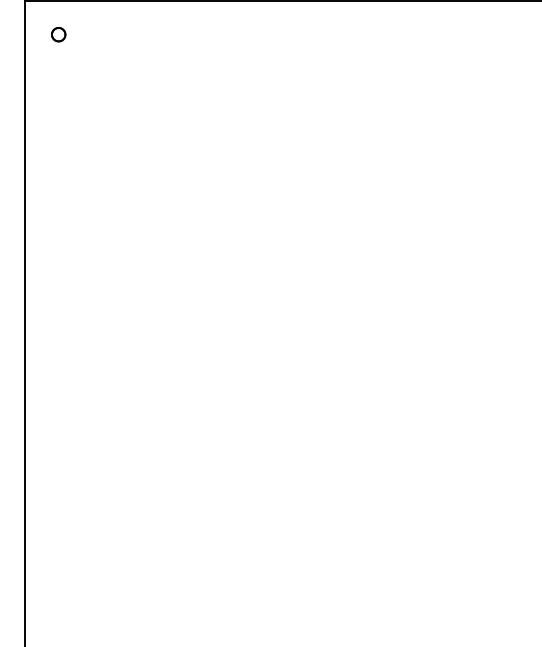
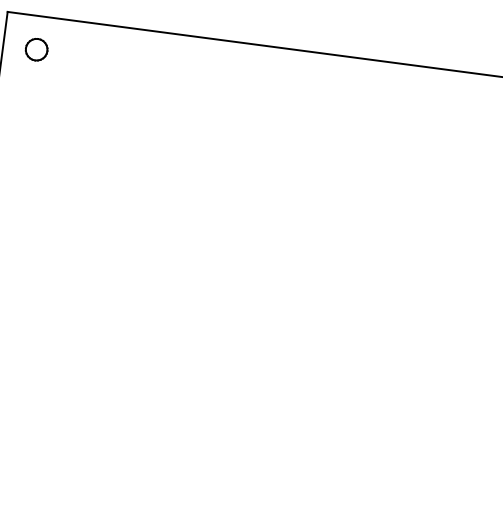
part: (58, 34) -> (36, 49), size x1.6

